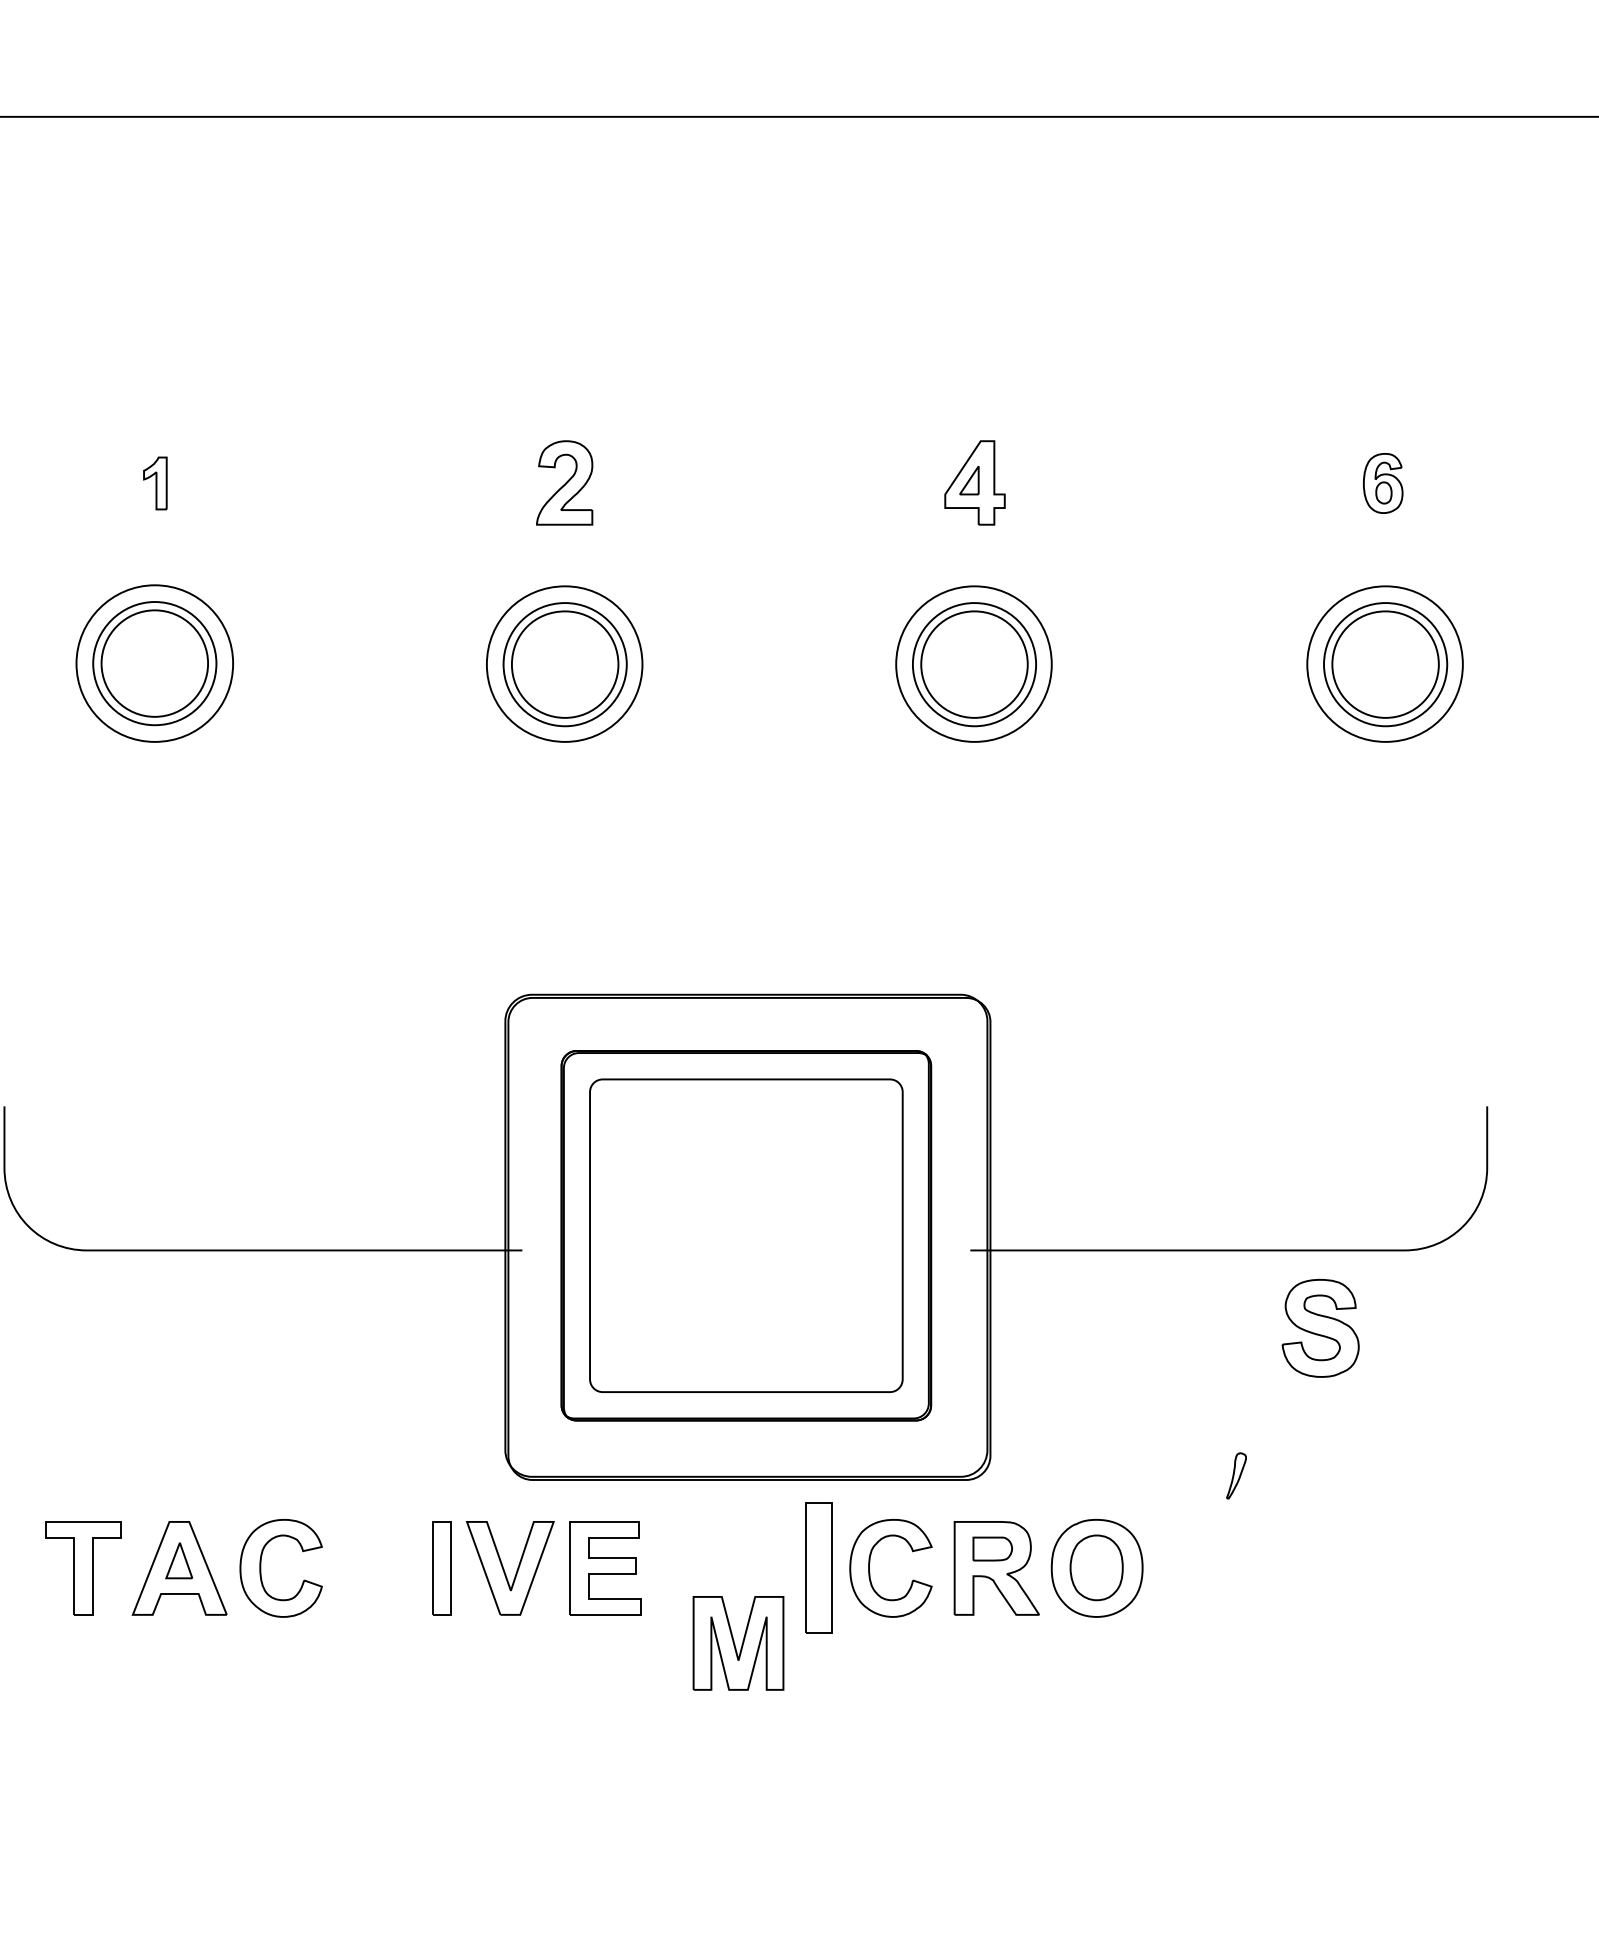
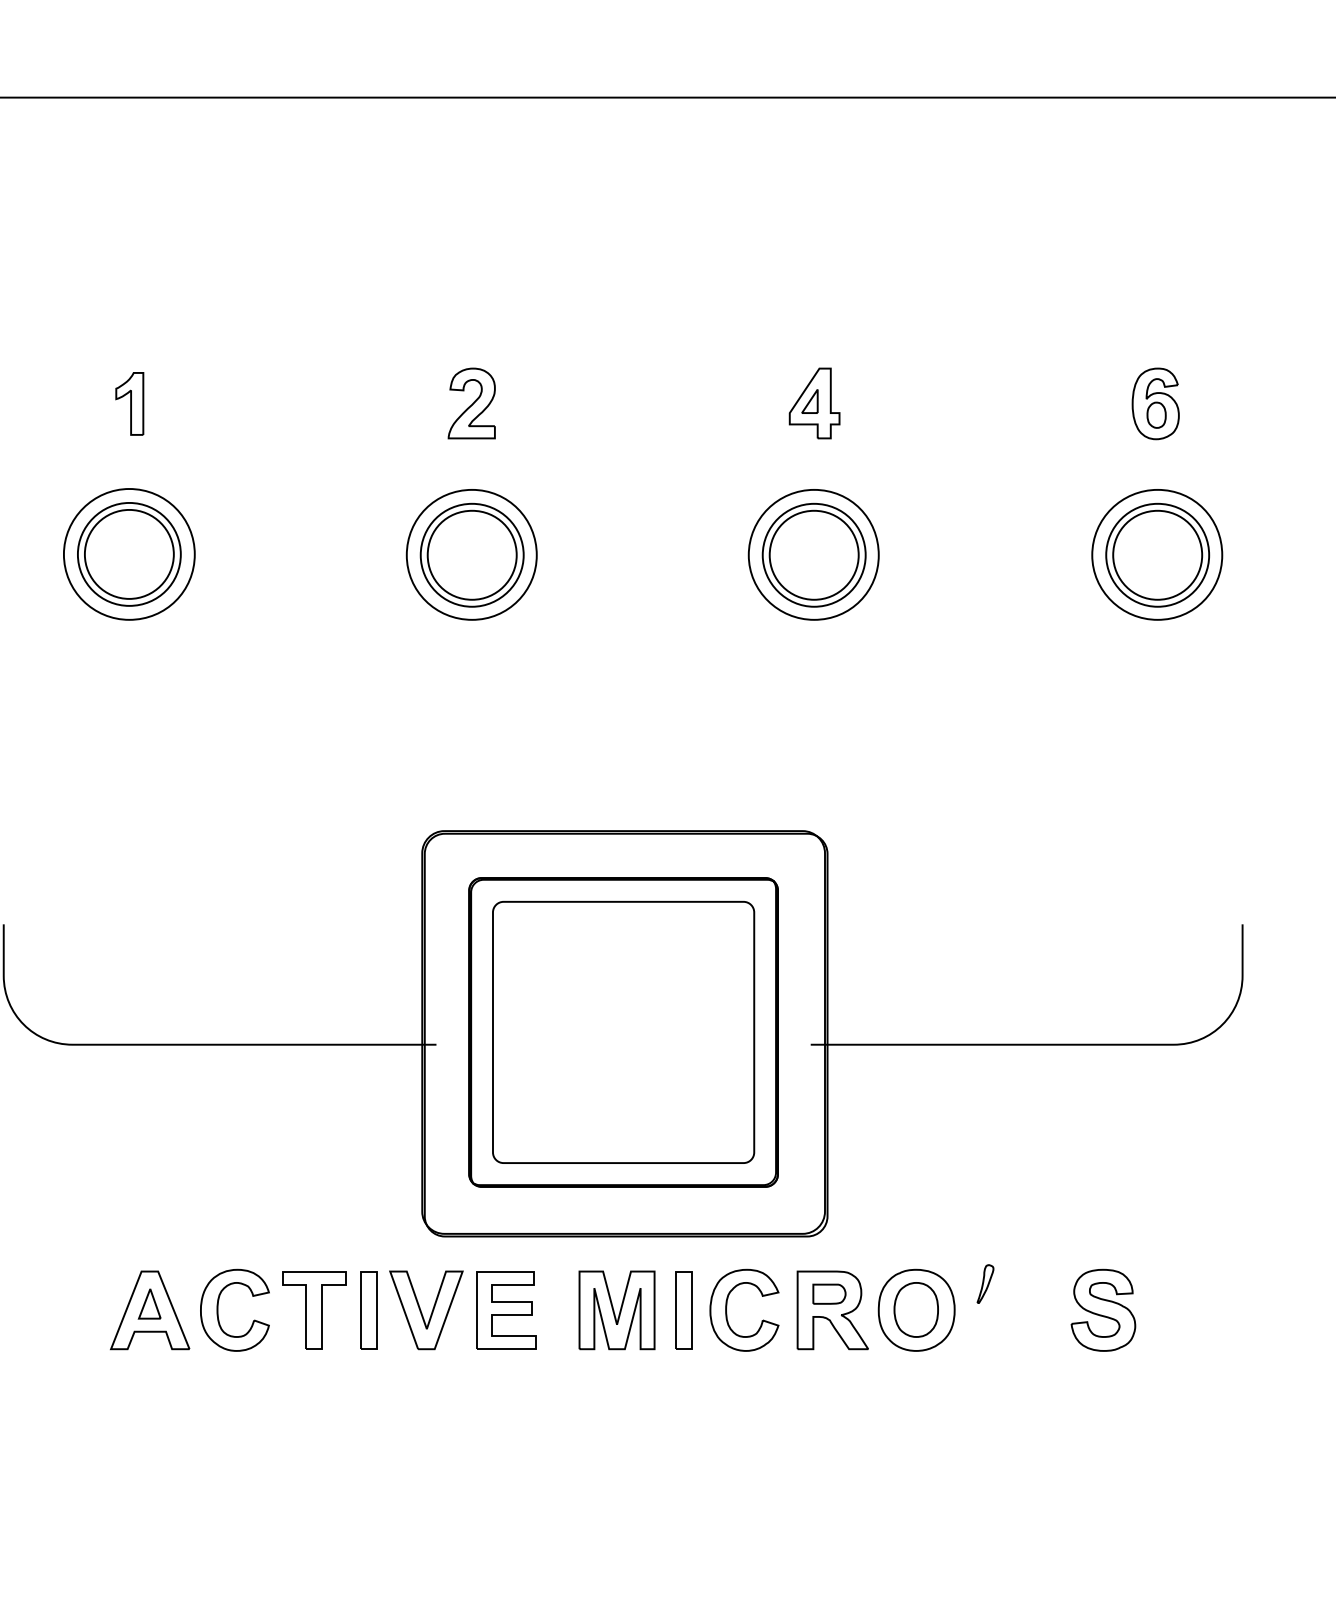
part: (155, 483) -> (129, 403), size x1.43
part: (1382, 483) -> (1155, 403), size x1.43
part: (1320, 1328) -> (1103, 1310), moved
part: (1236, 1475) -> (985, 1283), moved
part: (83, 1568) -> (314, 1310), moved
part: (818, 1568) -> (683, 1310), size x0.71
part: (738, 1643) -> (617, 1310), moved

